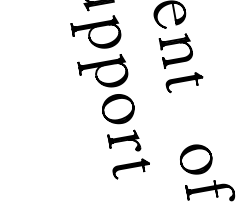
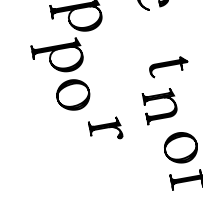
part: (175, 50) -> (159, 105), moved
part: (105, 89) -> (59, 74), moved
curve: (130, 168) -> (112, 157), removed

